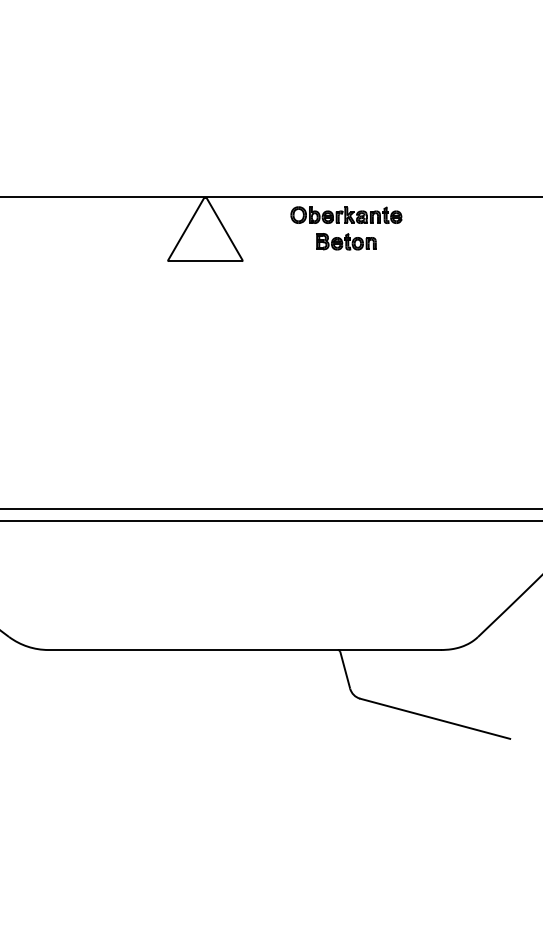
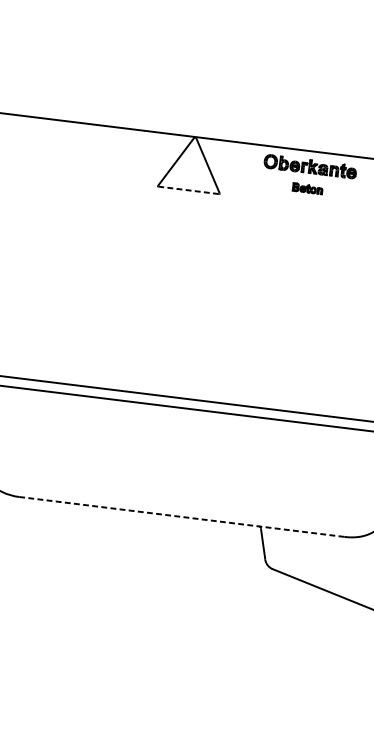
part: (346, 241) -> (307, 188), size x0.6
line: (205, 261) -> (188, 190), solid -> dashed
line: (244, 650) -> (181, 517), solid -> dashed

